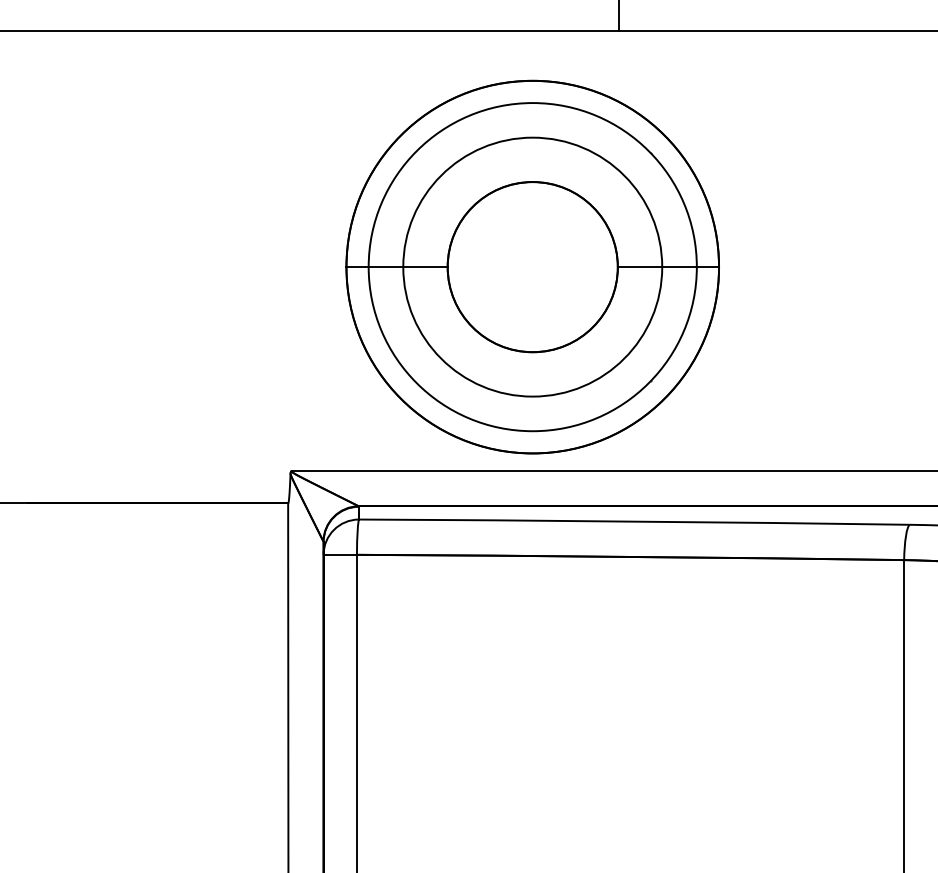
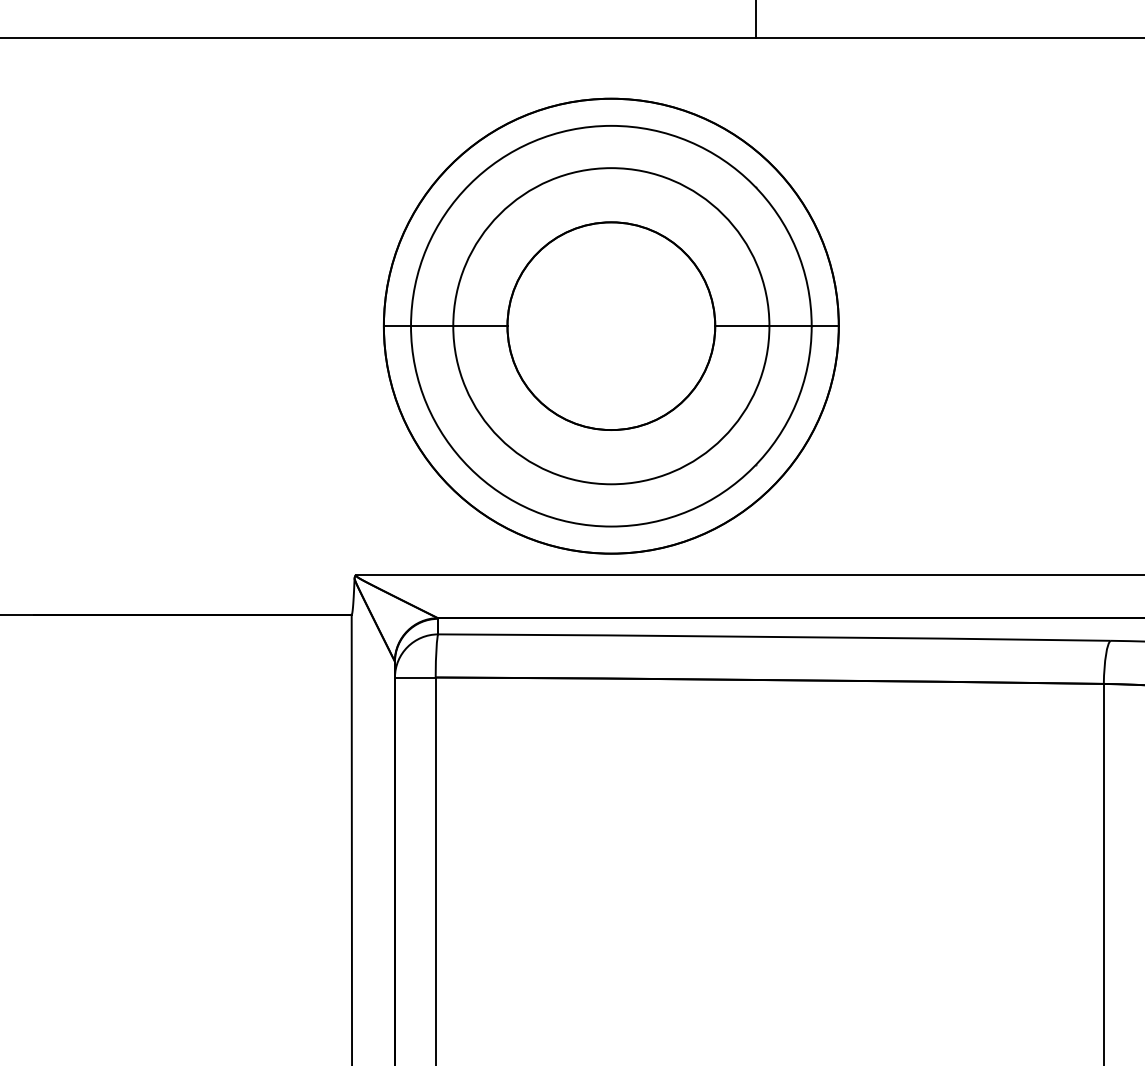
part: (532, 266) -> (610, 325), moved

